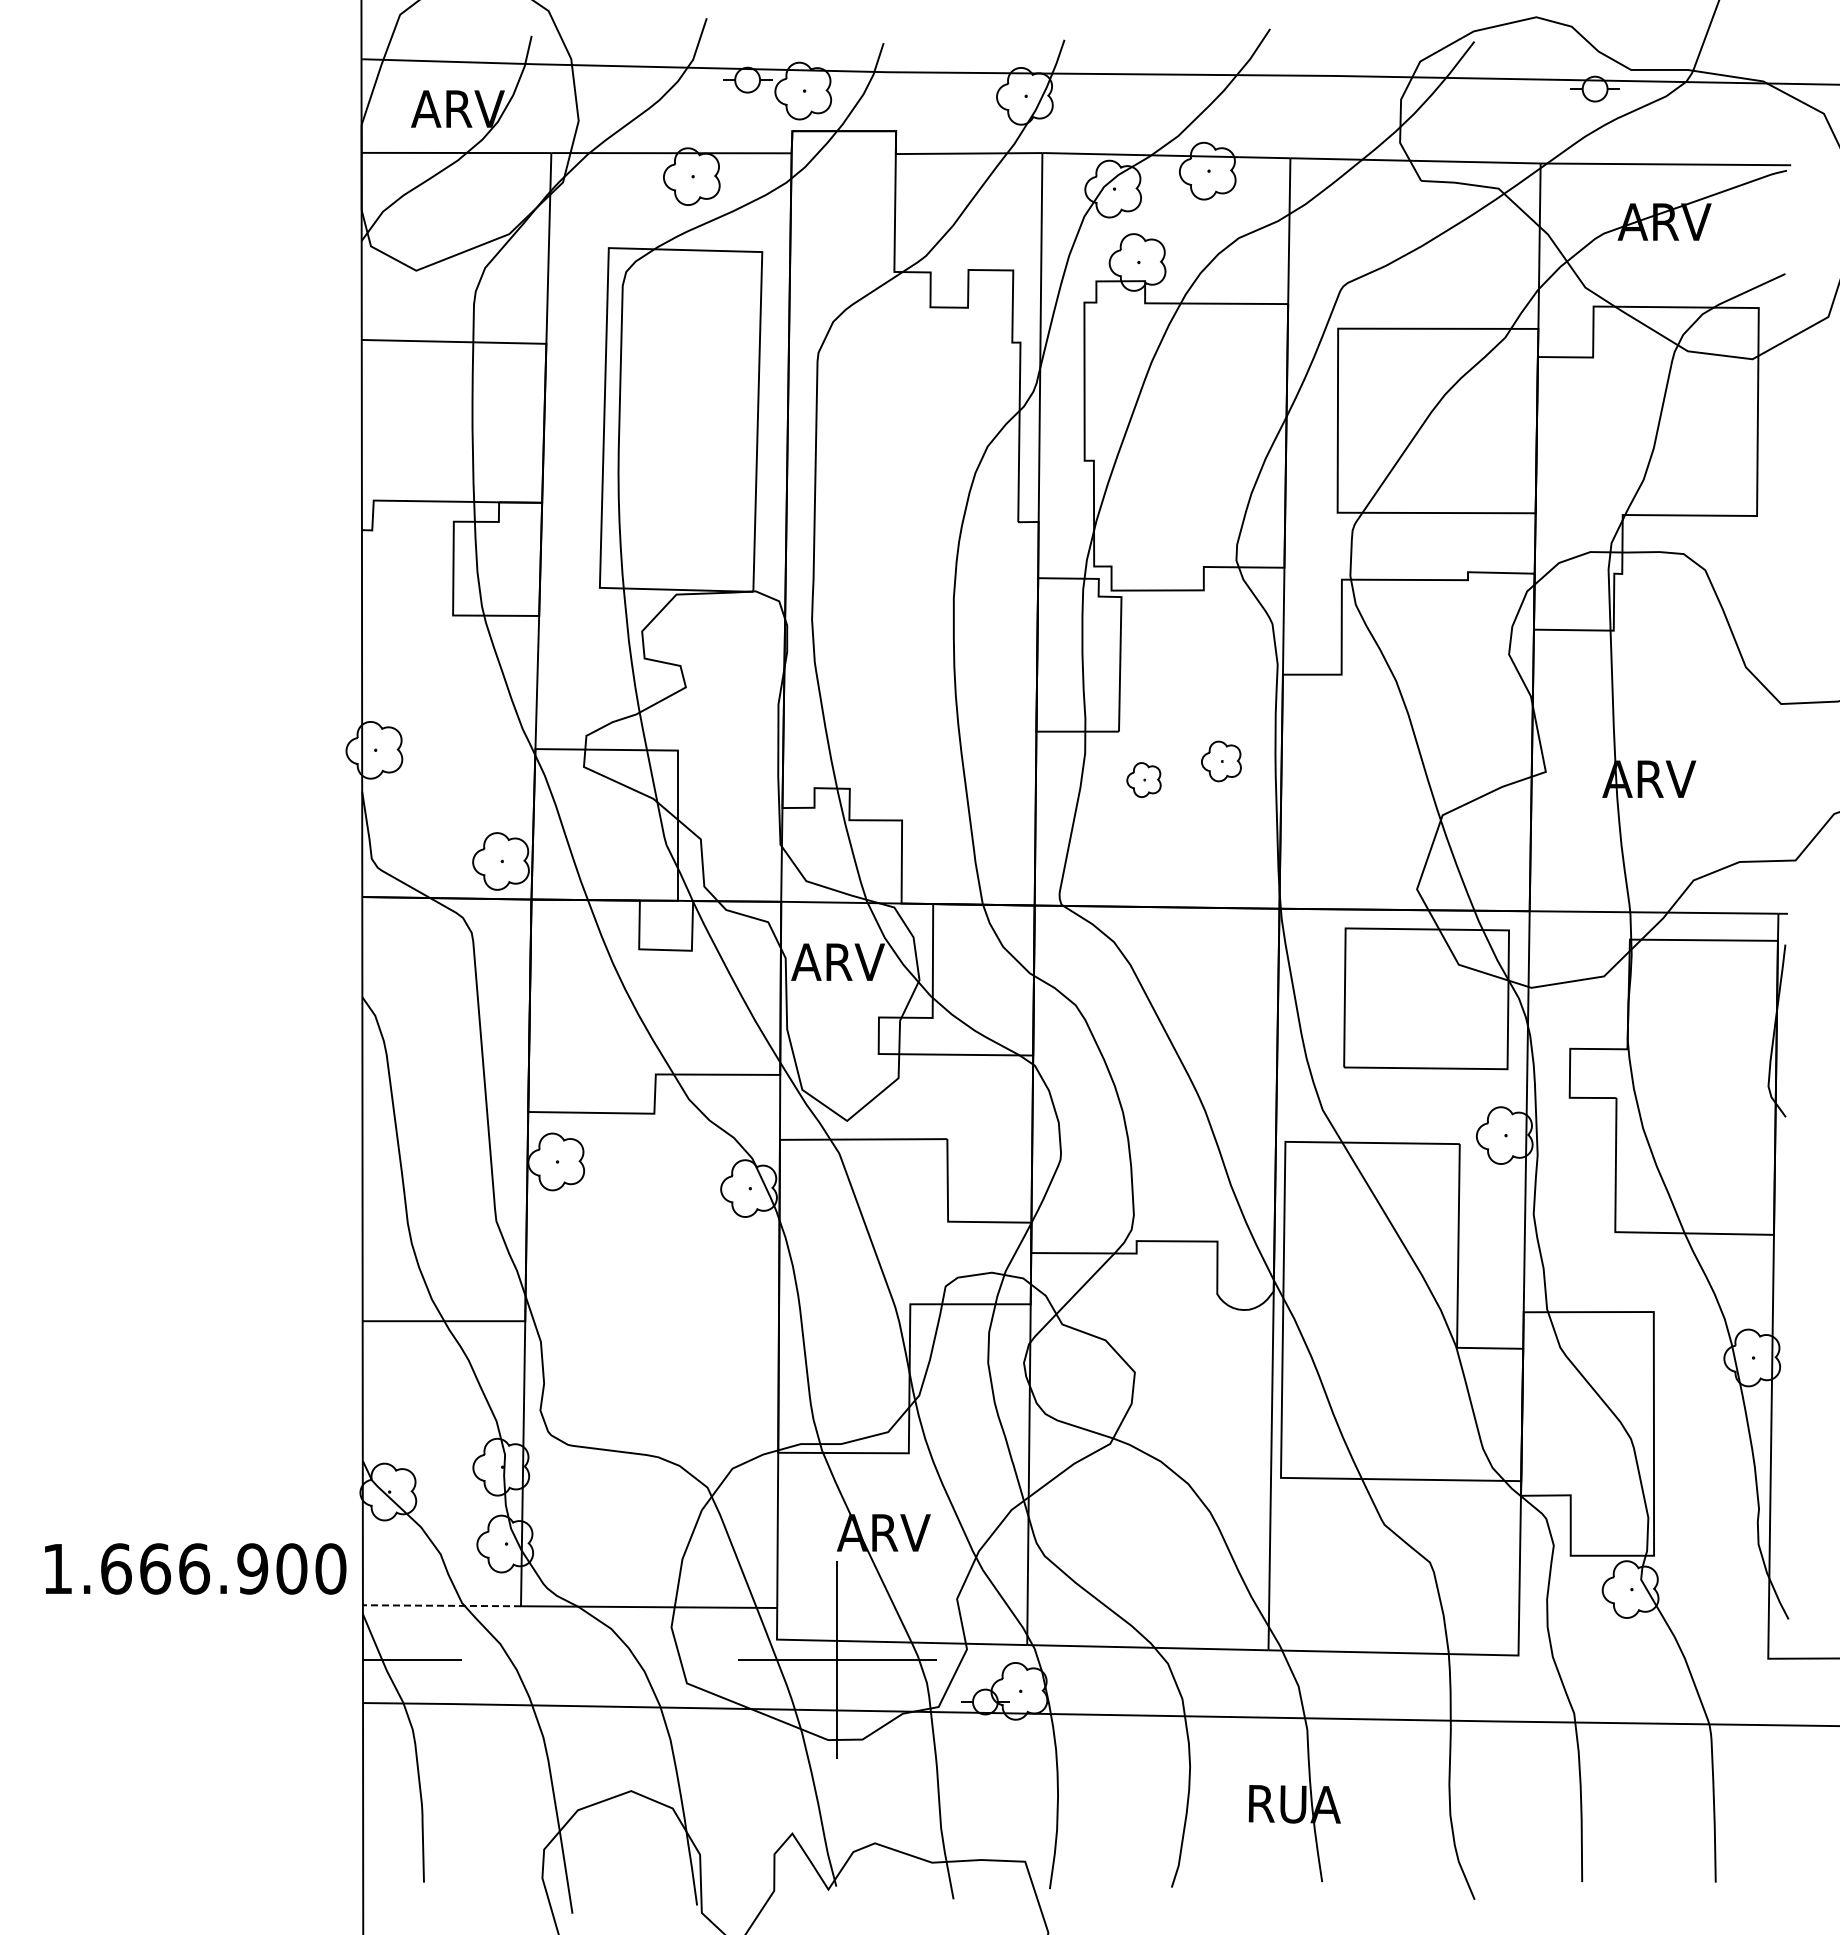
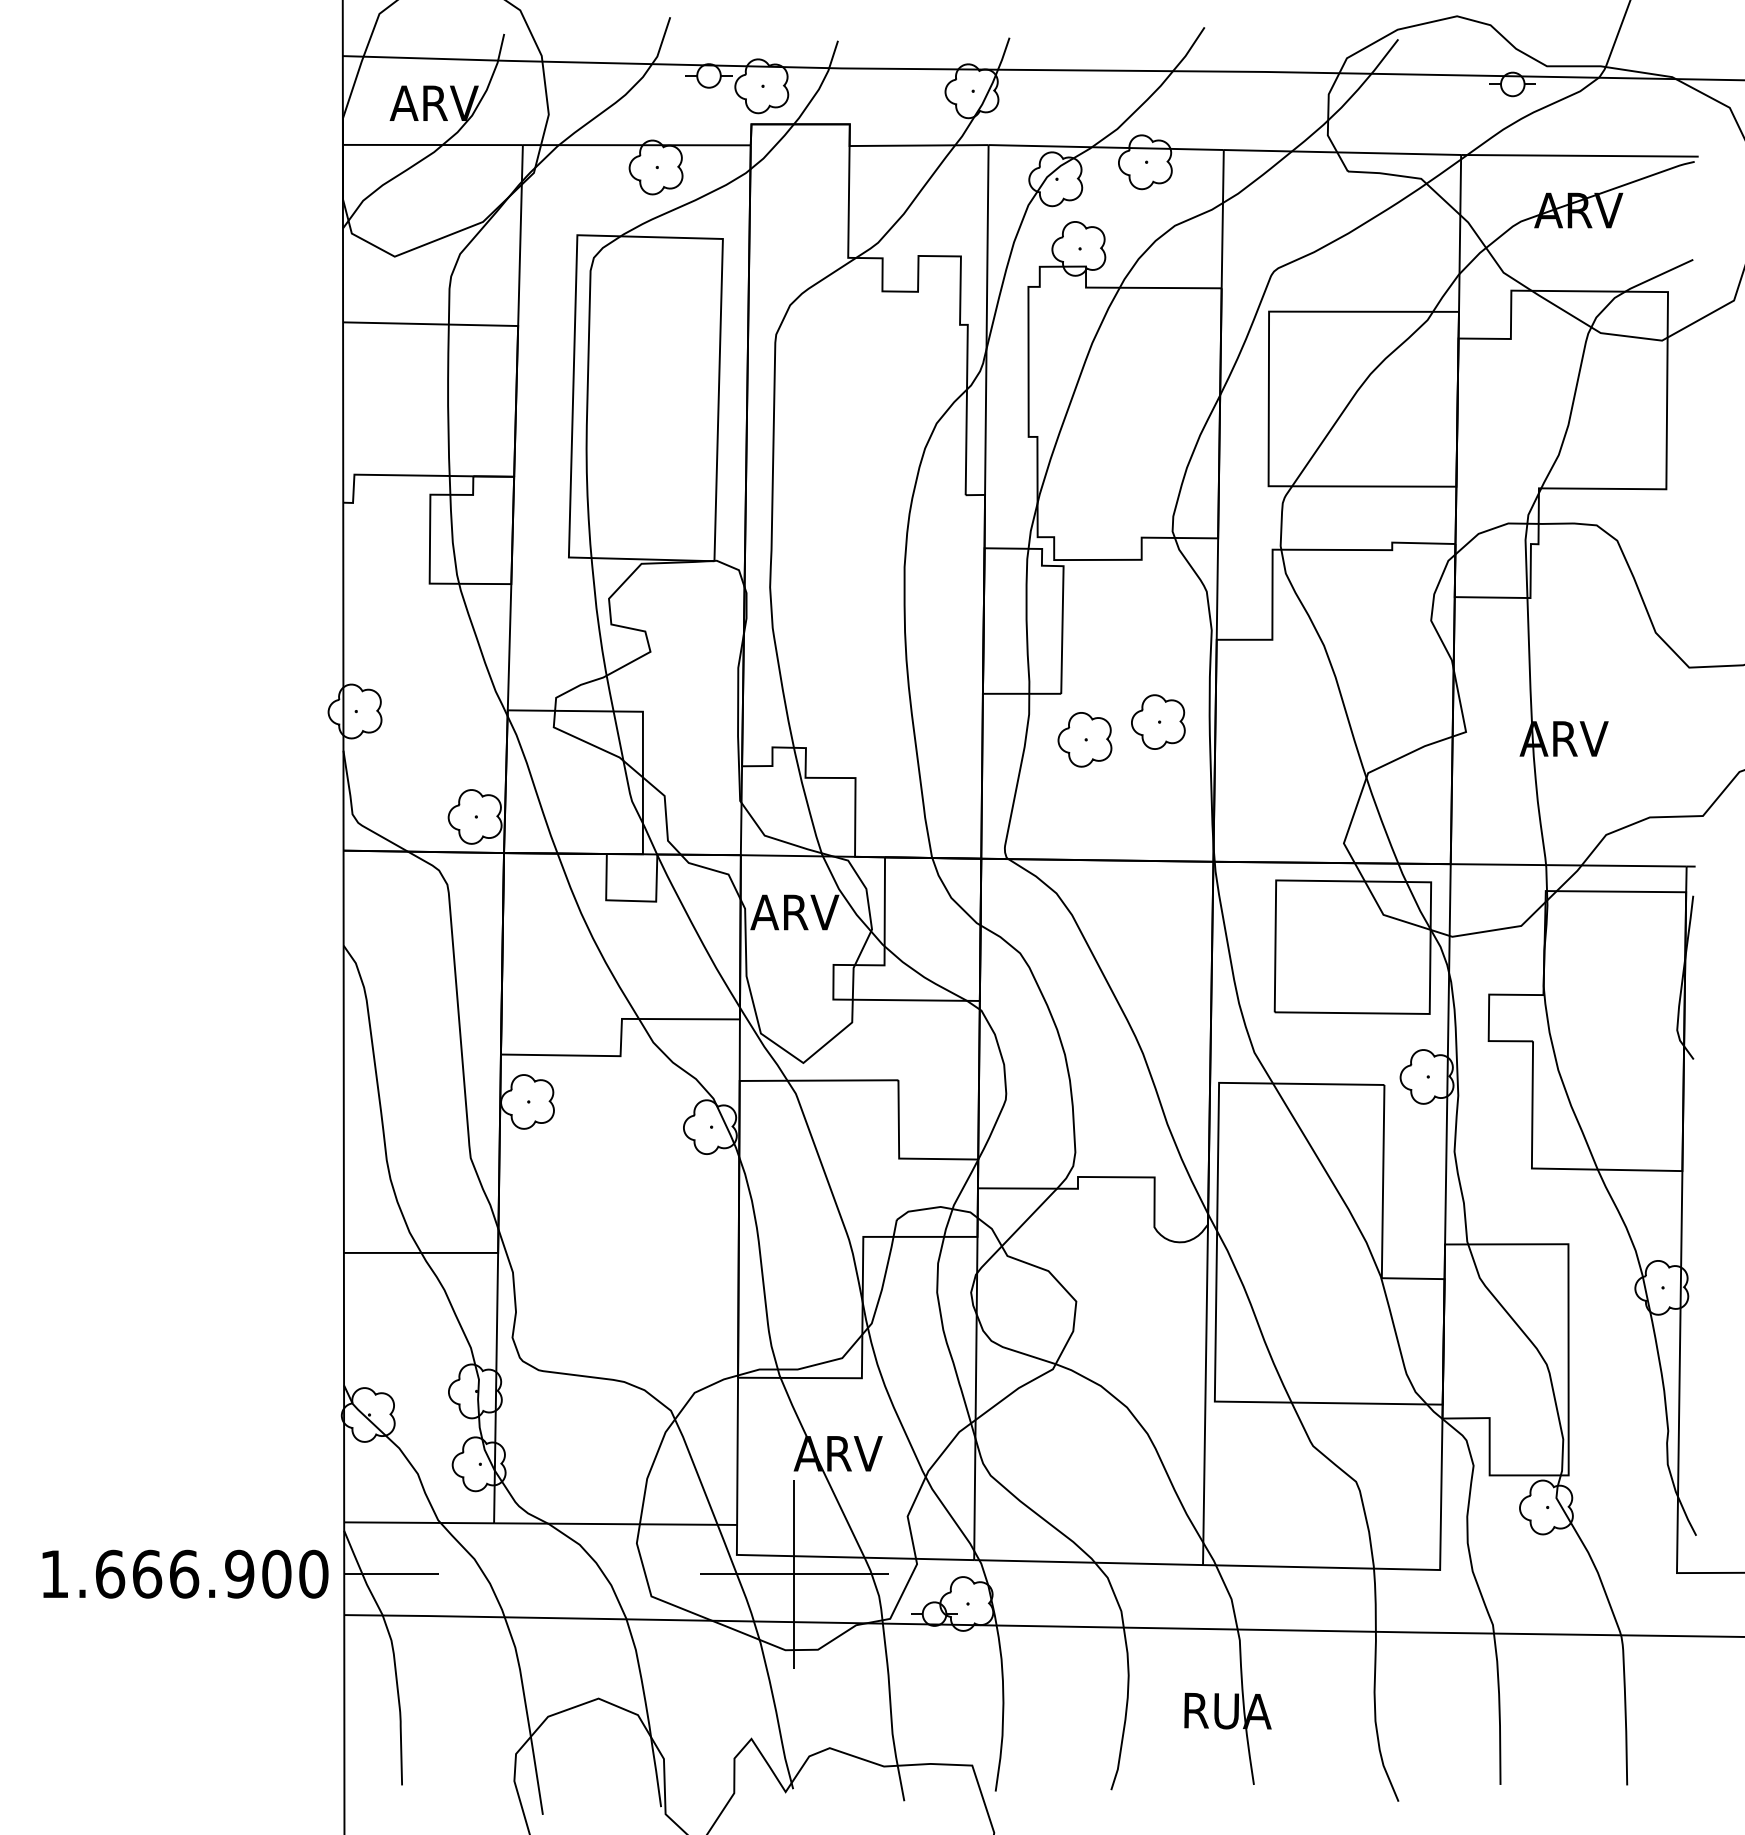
part: (1221, 761) -> (1158, 722), size x1.43
part: (1143, 779) -> (1084, 739), size x1.67
text: (195, 1568) -> (185, 1573), moved
line: (441, 1605) -> (418, 1522), dashed -> solid

